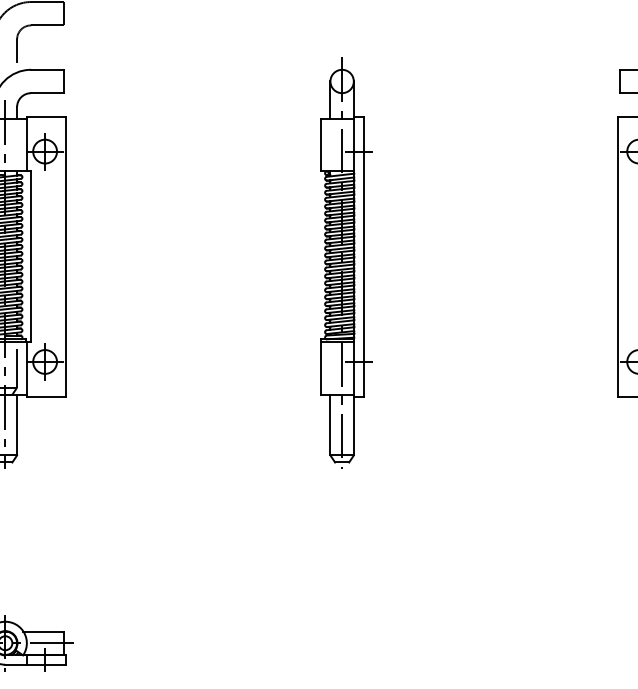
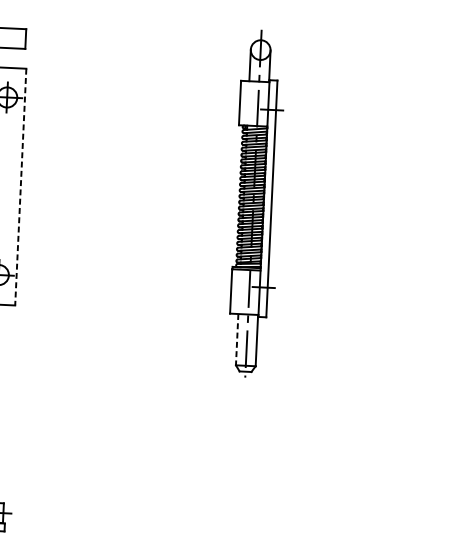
line: (66, 257) -> (21, 187), solid -> dashed
line: (330, 425) -> (237, 340), solid -> dashed

